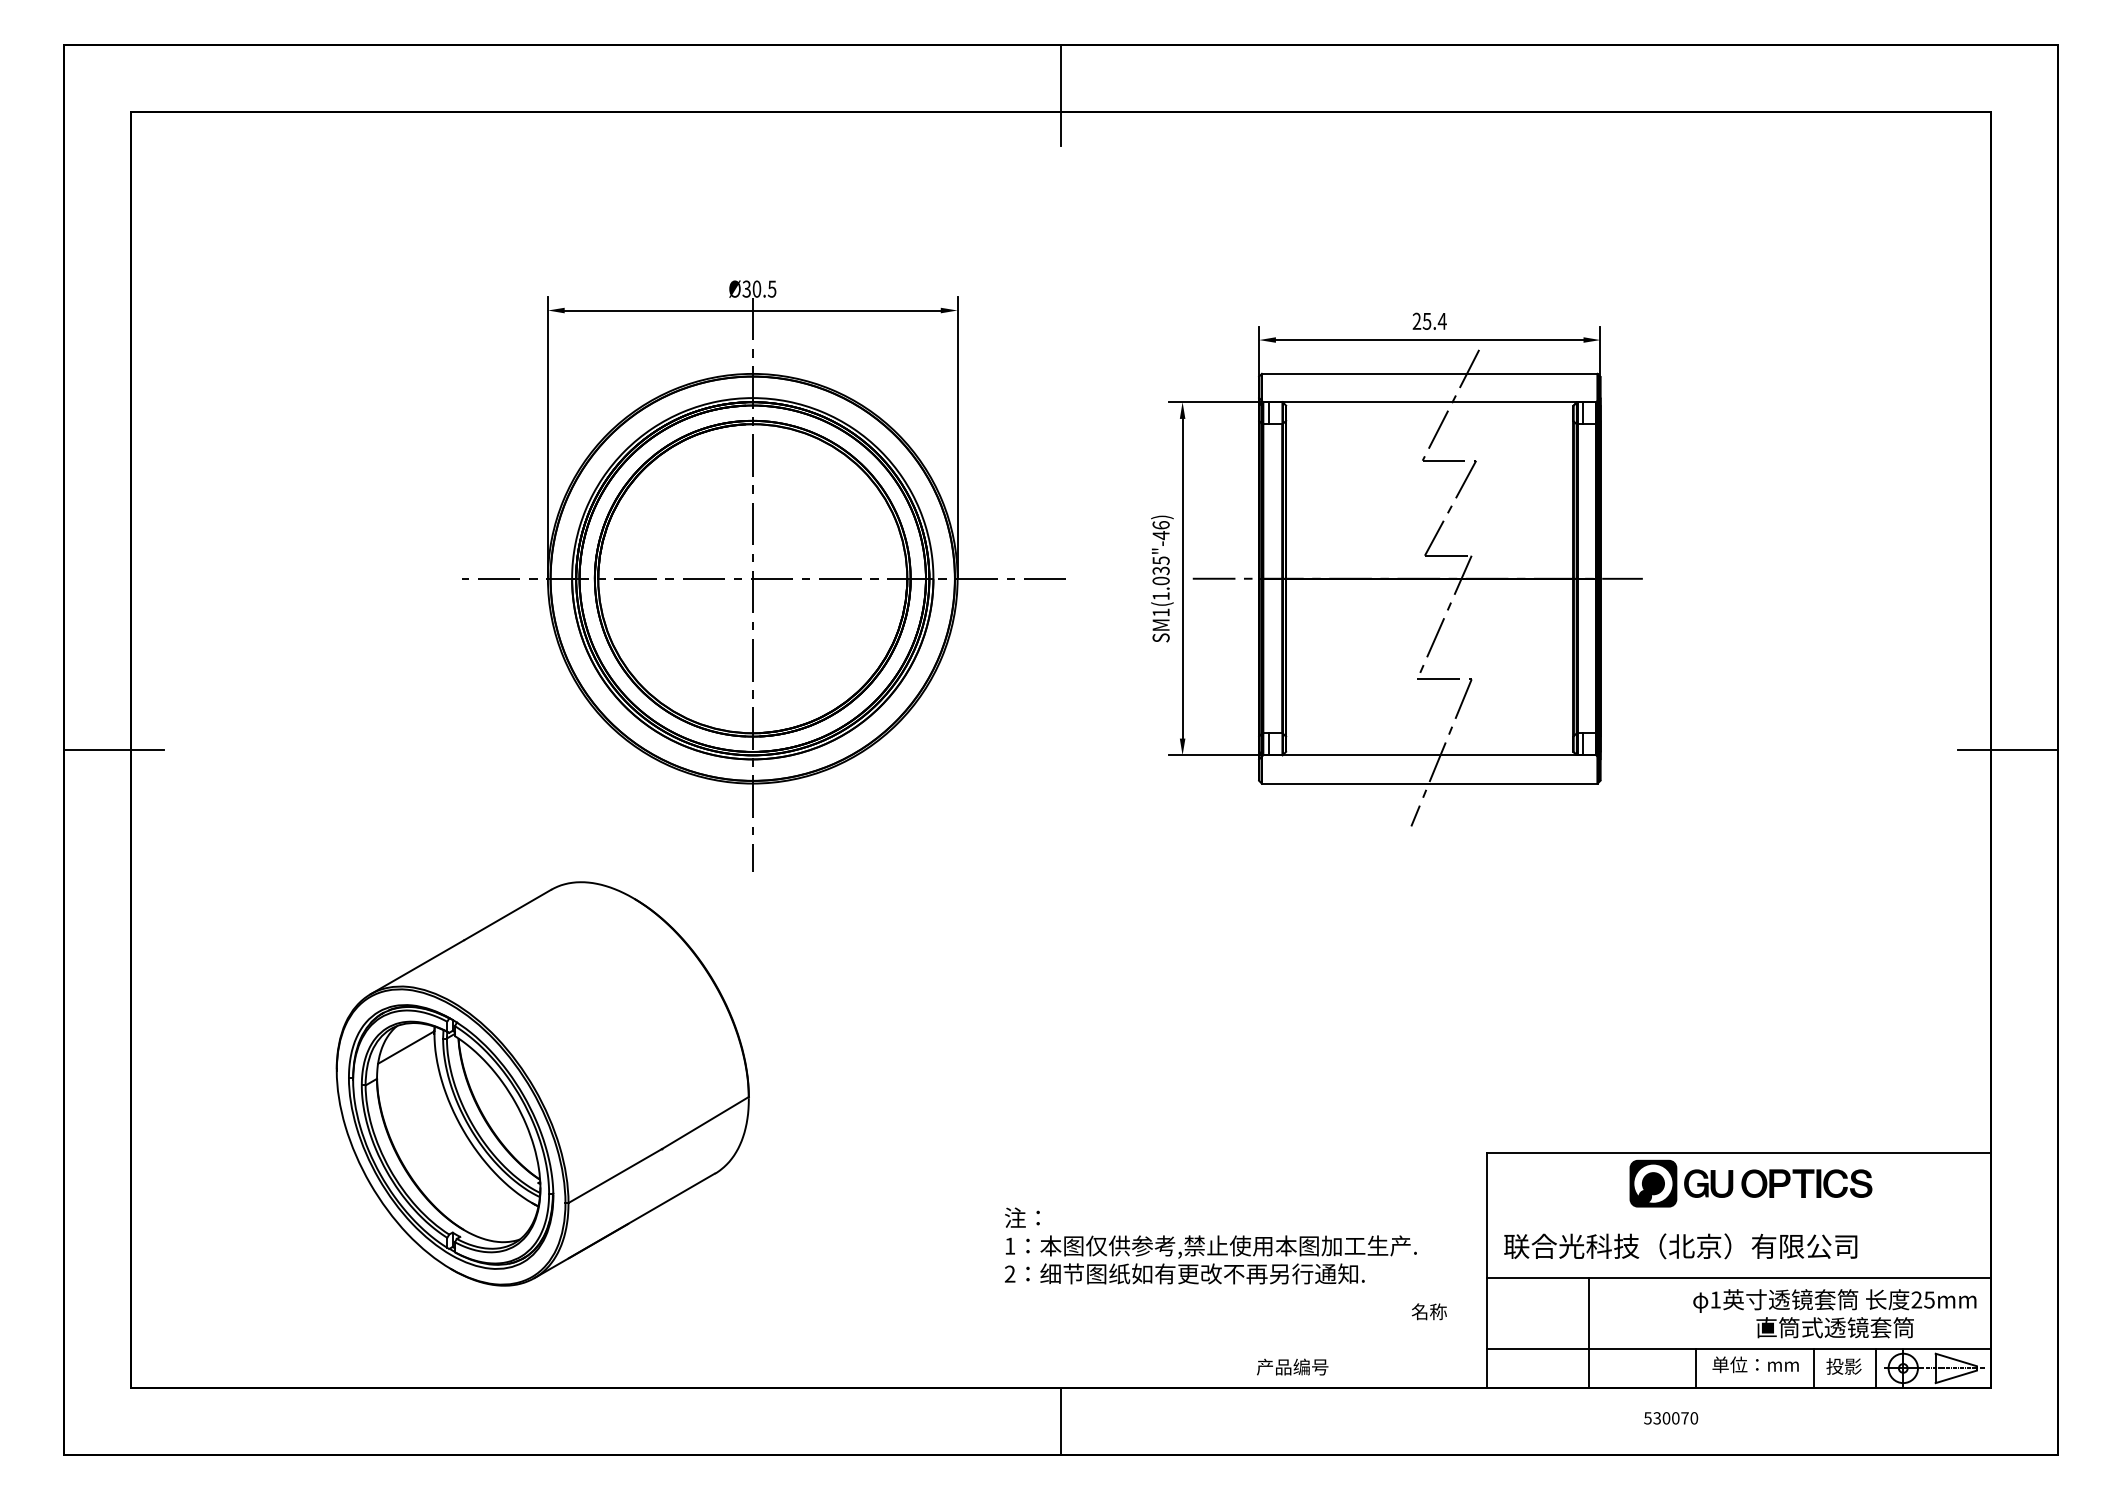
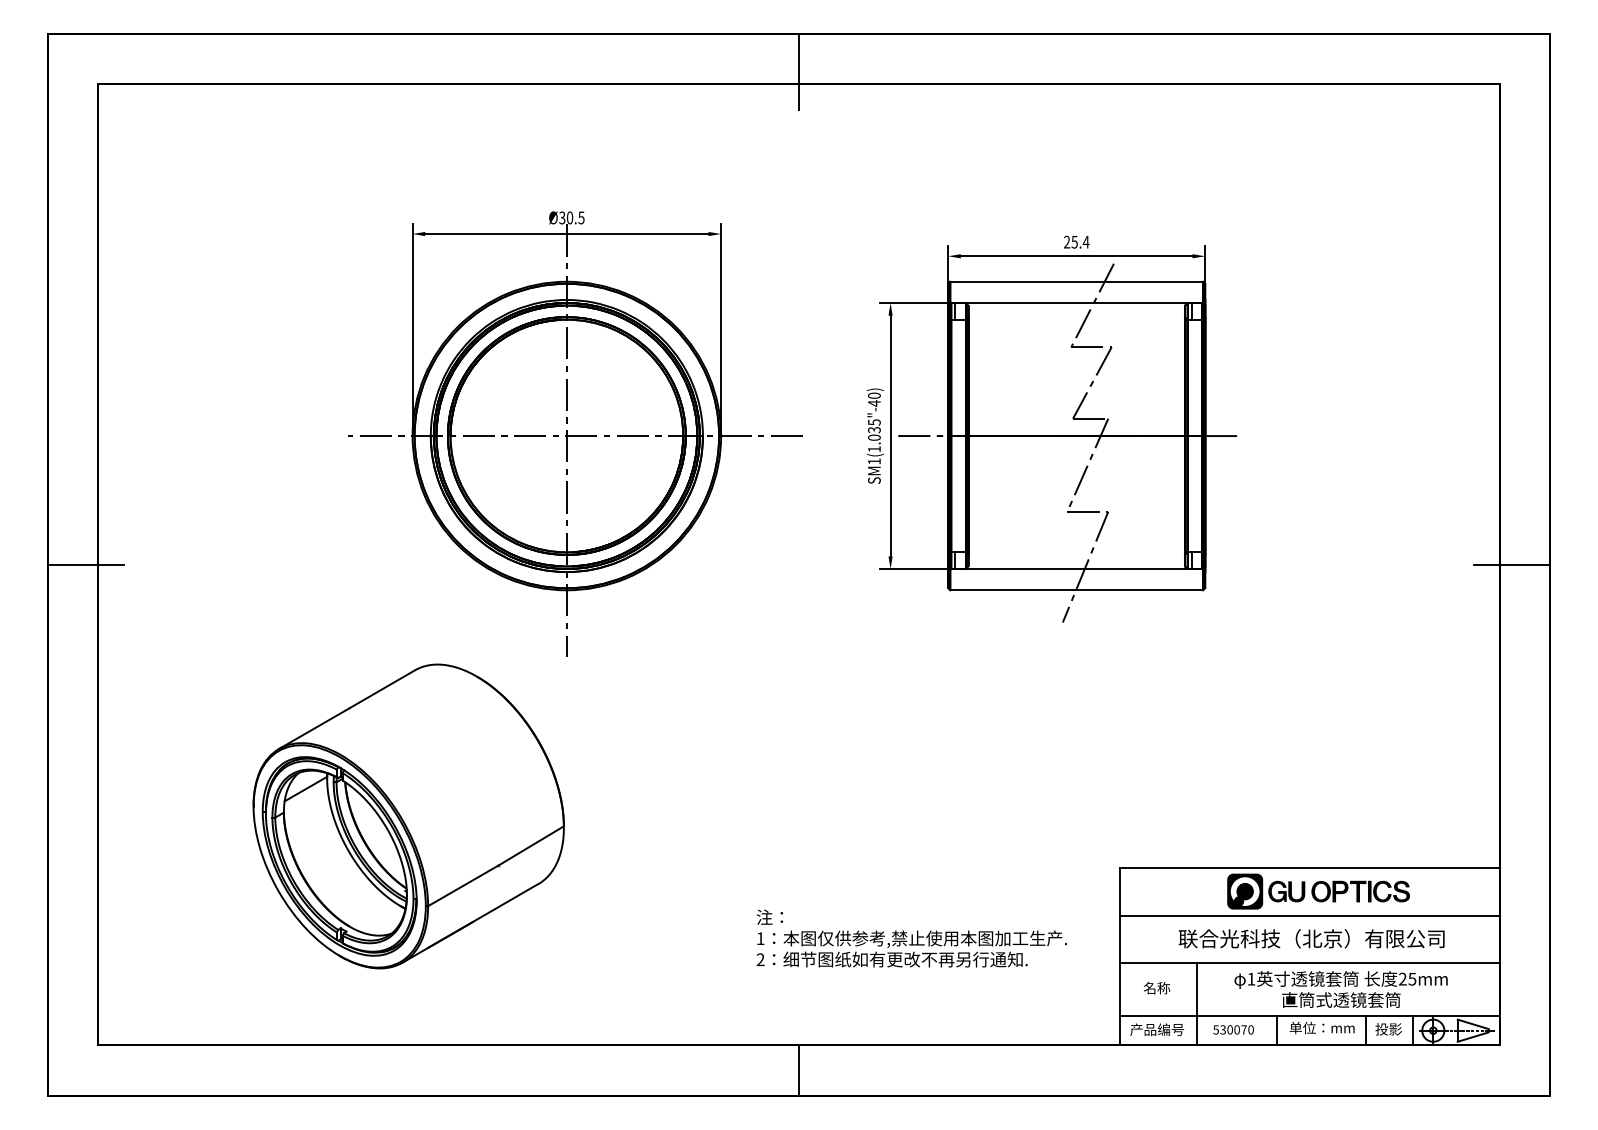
text: (1160, 525) -> (873, 395), SM1(1.035"-46) -> SM1(1.035"-40)
line: (1739, 1215) -> (1309, 915), added
text: (1680, 1246) -> (1311, 938), moved
text: (1428, 1311) -> (1156, 987), moved
text: (1834, 1313) -> (1340, 989), moved
text: (1292, 1366) -> (1157, 1029), moved
text: (1671, 1418) -> (1233, 1030), moved

